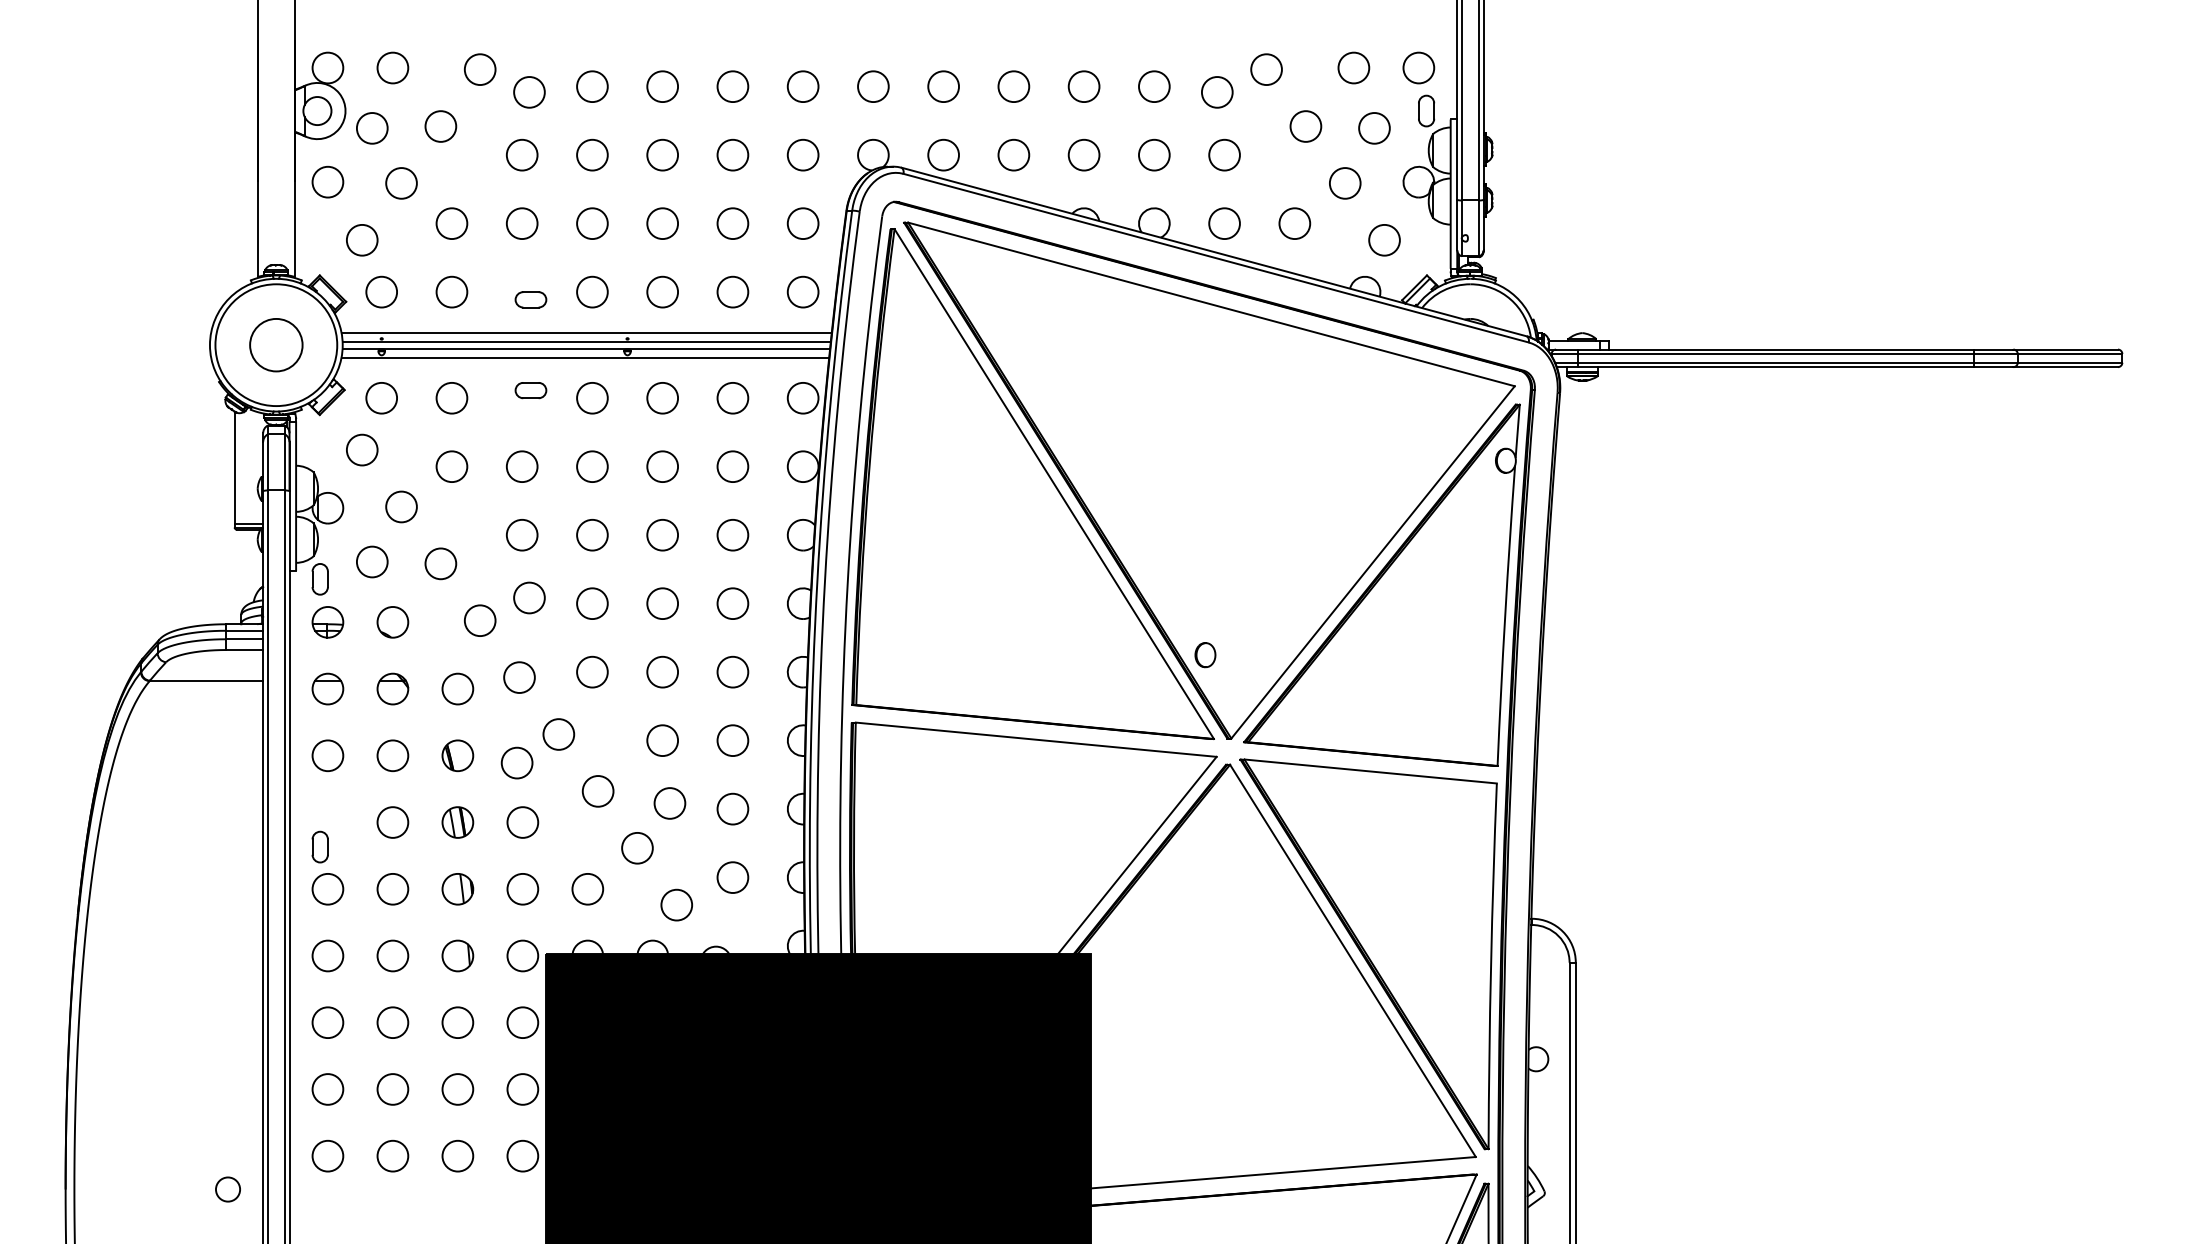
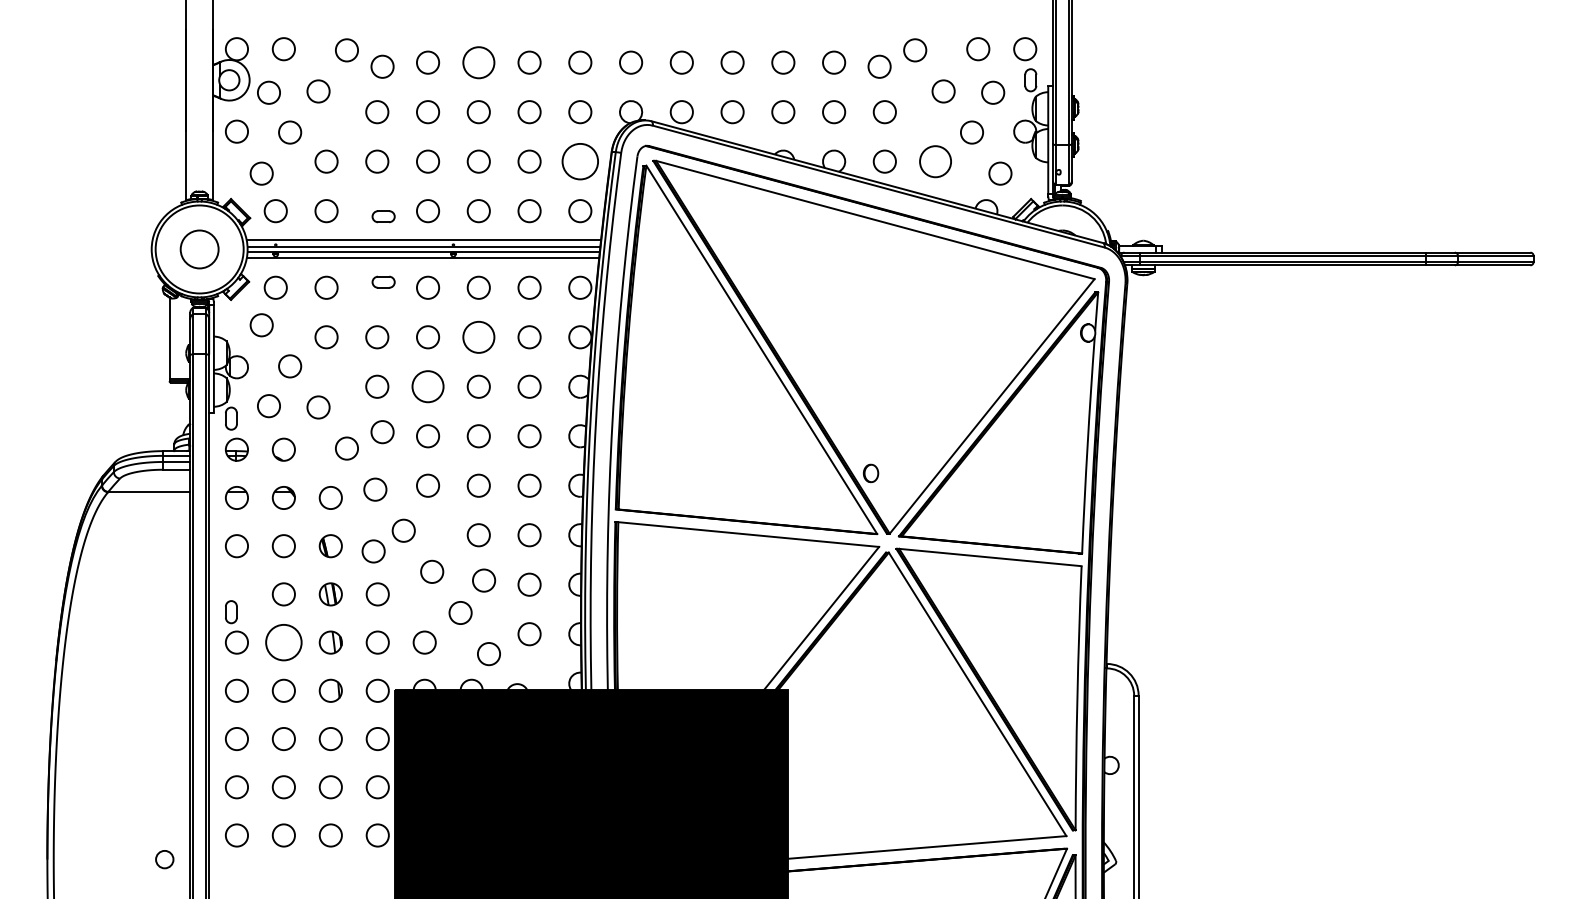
circle: (662, 86) -> (478, 62), size x1.4
circle: (802, 223) -> (579, 161), size x1.6
circle: (1294, 223) -> (935, 161), size x1.4
circle: (662, 466) -> (478, 337), size x1.4
circle: (592, 535) -> (428, 386), size x1.4
circle: (392, 888) -> (283, 642), size x1.6

